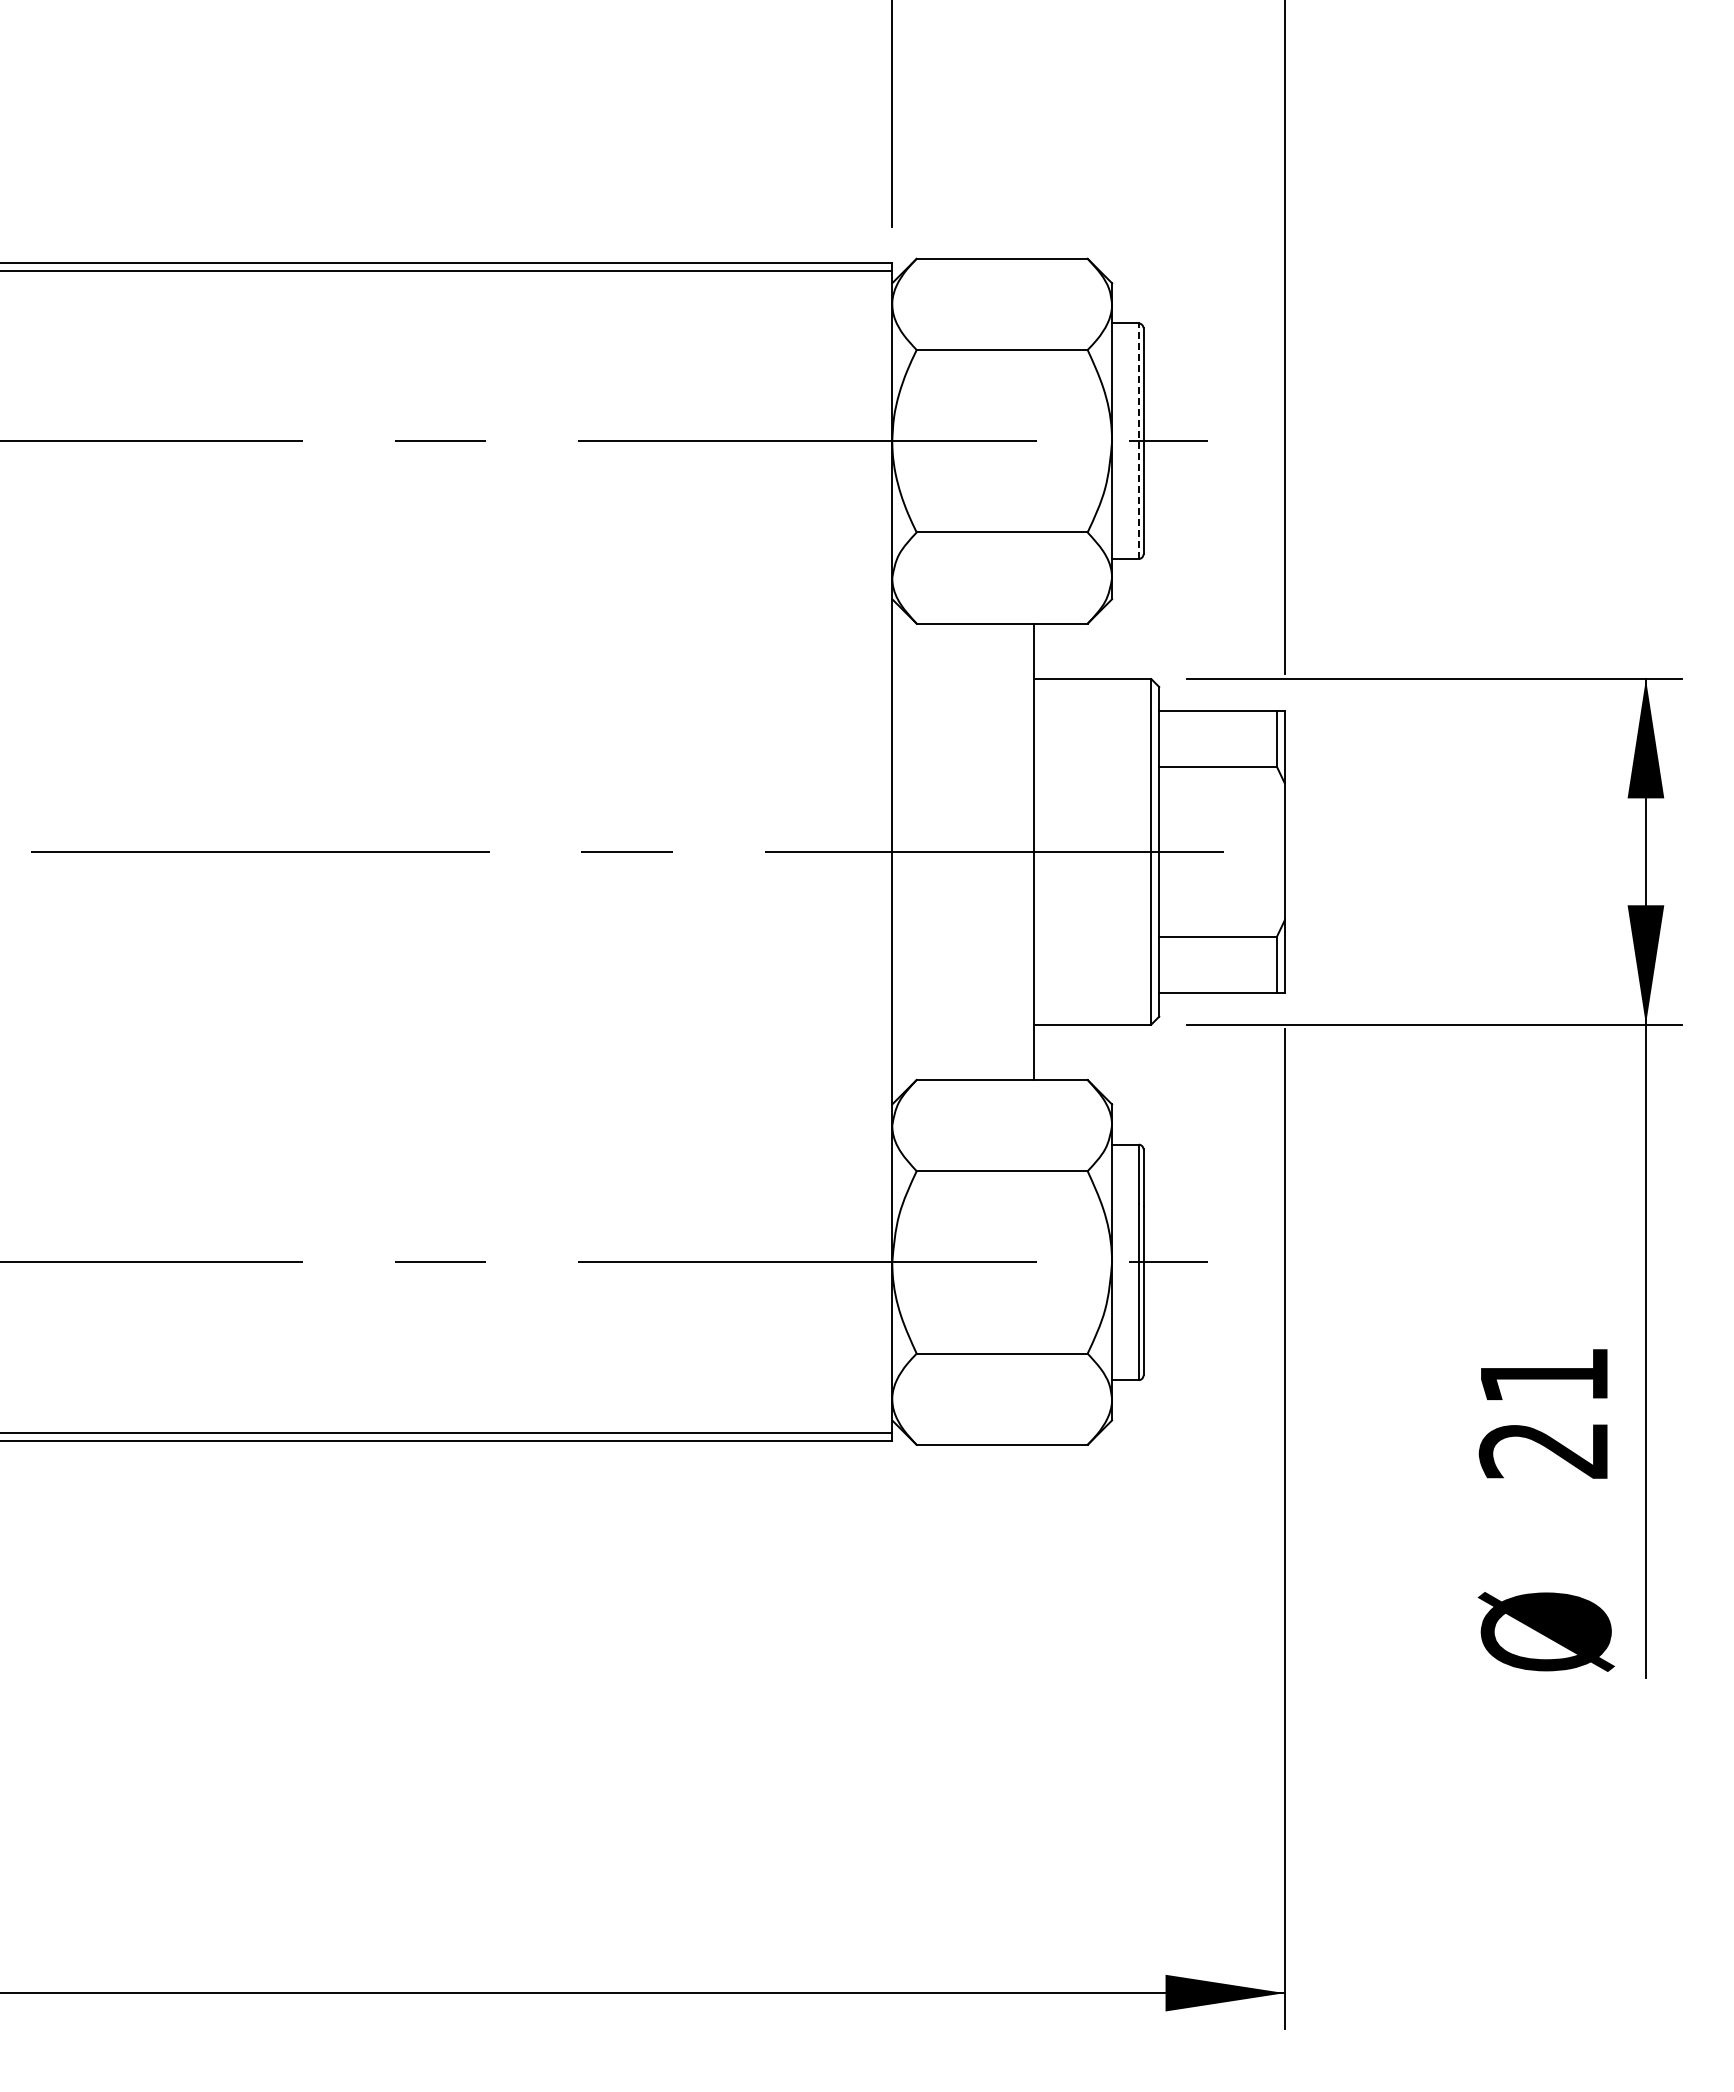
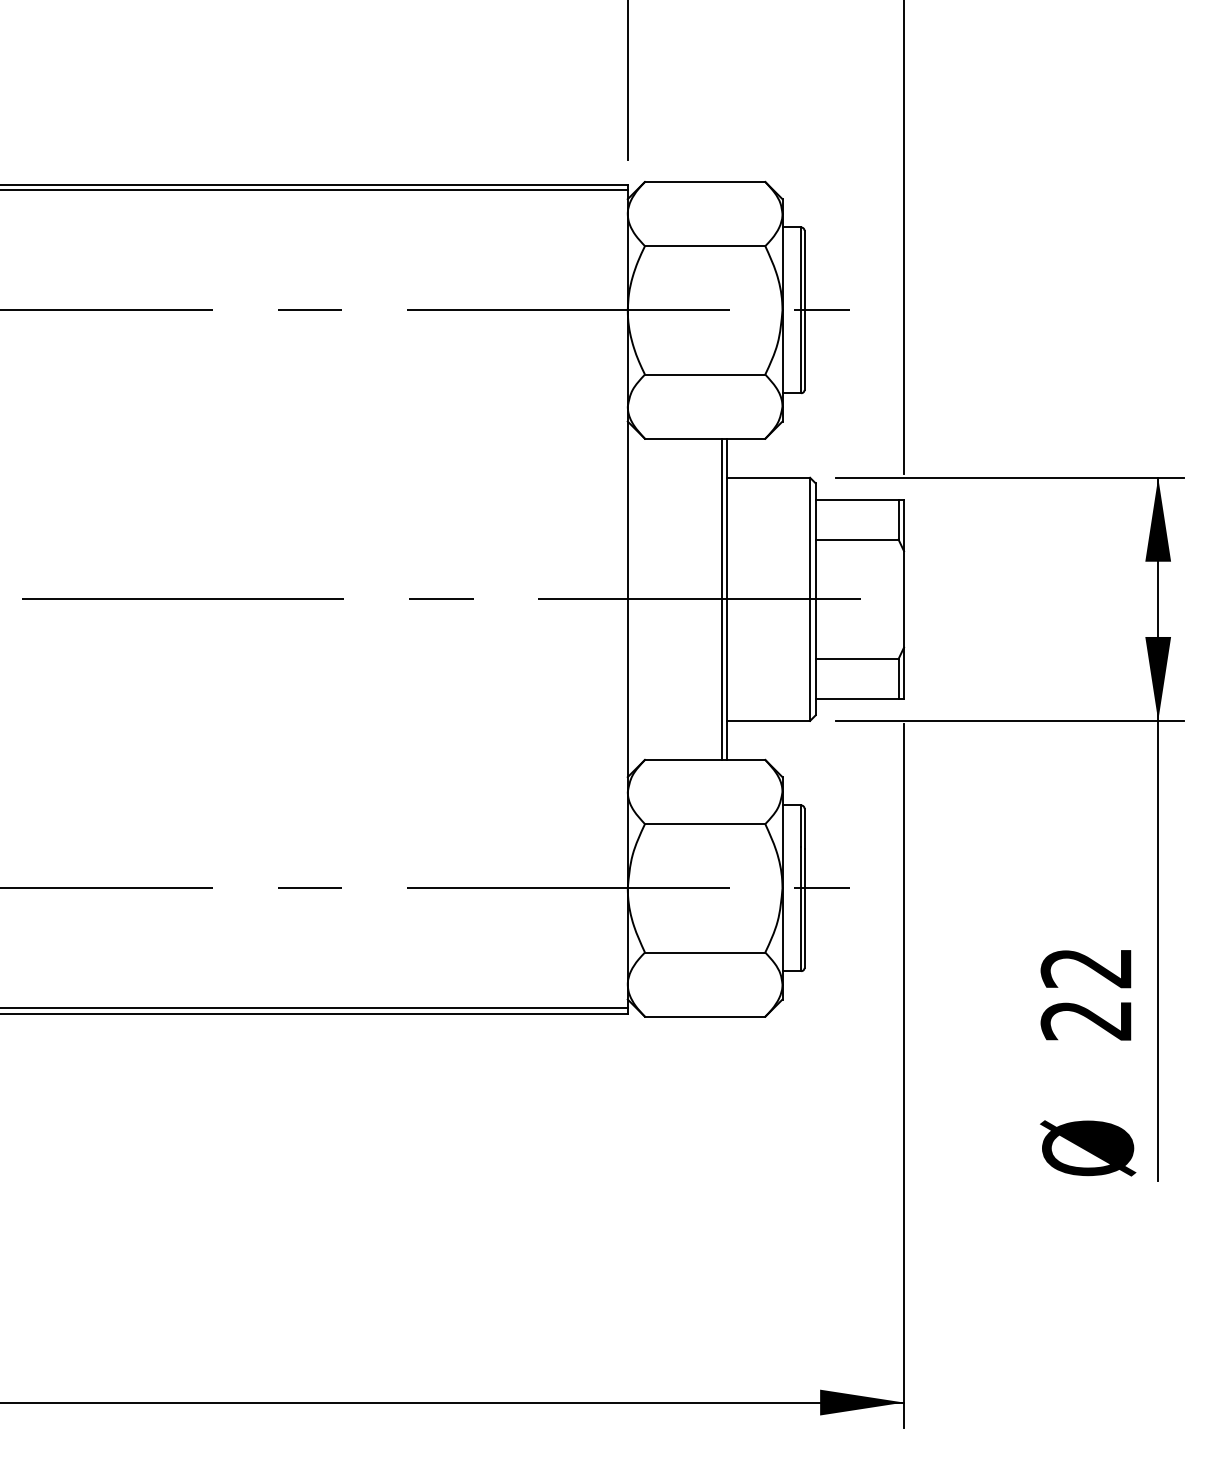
line: (1138, 441) -> (801, 310), dashed -> solid
line: (1025, 851) -> (721, 599), added
text: (1542, 1376) -> (1085, 968), 21 -> 22

